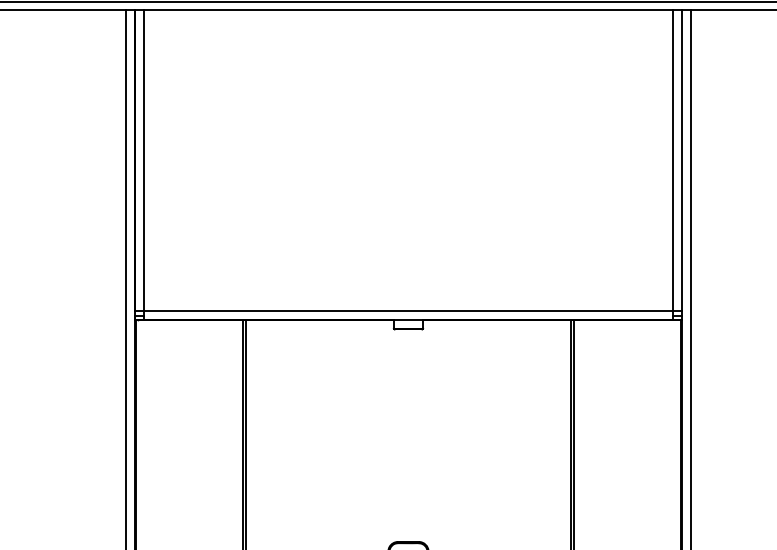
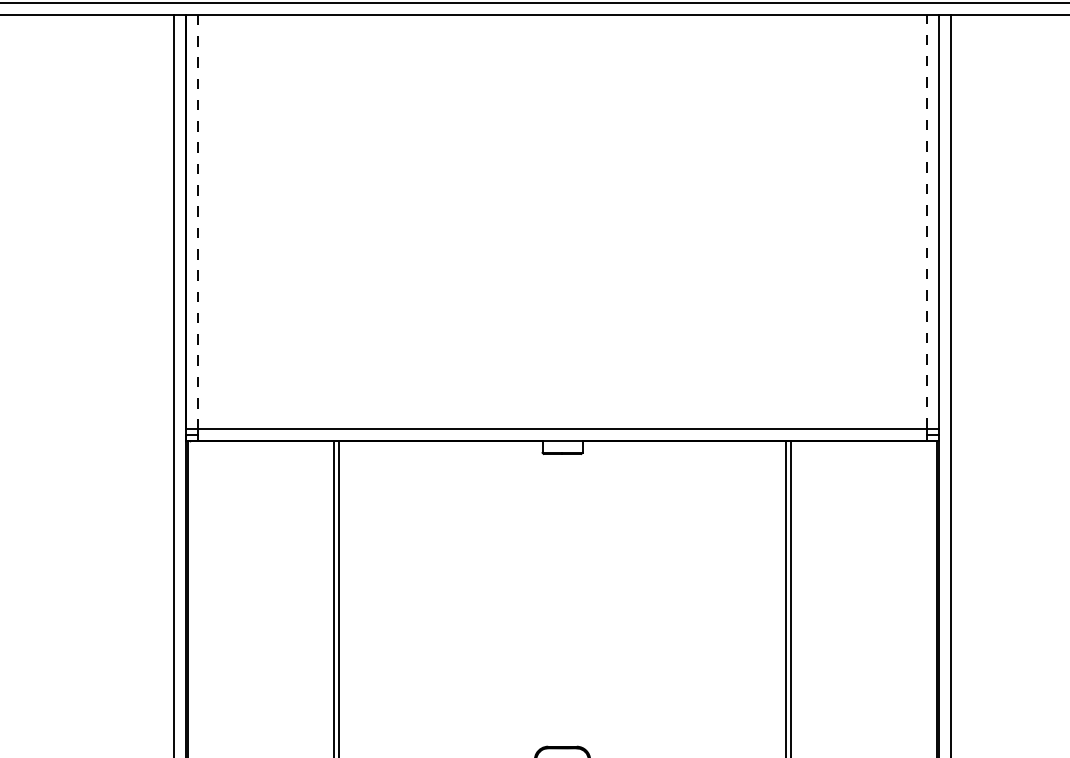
line: (143, 160) -> (197, 221), solid -> dashed
line: (673, 160) -> (927, 221), solid -> dashed

